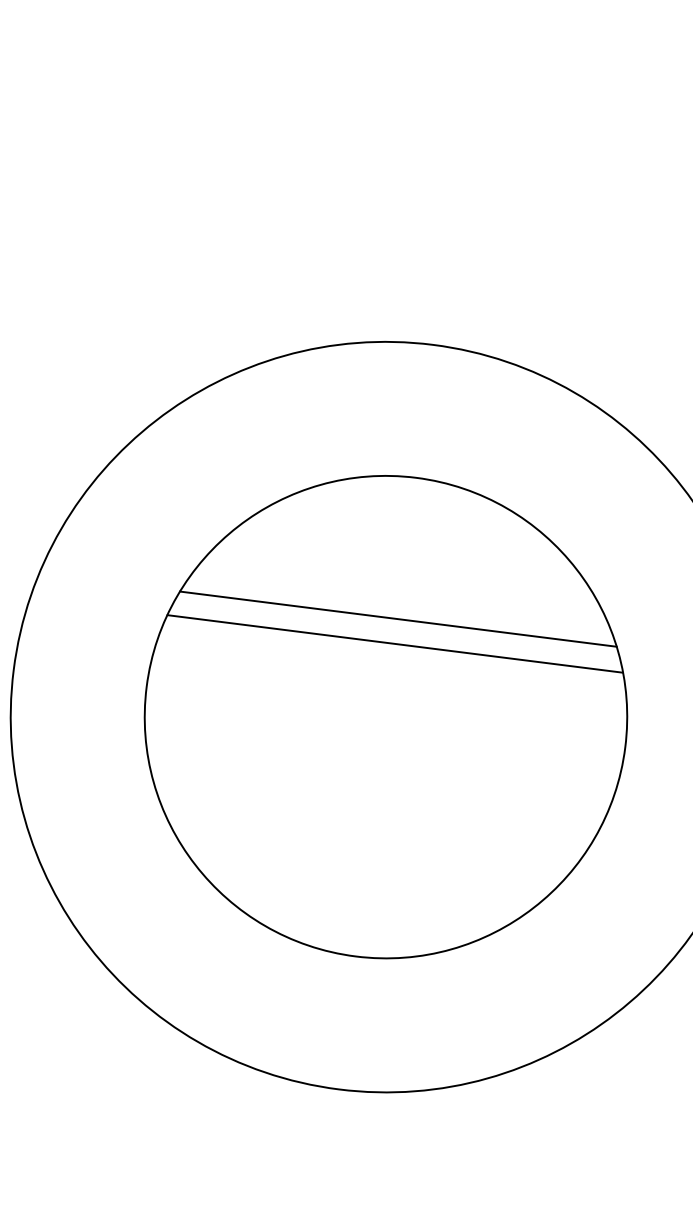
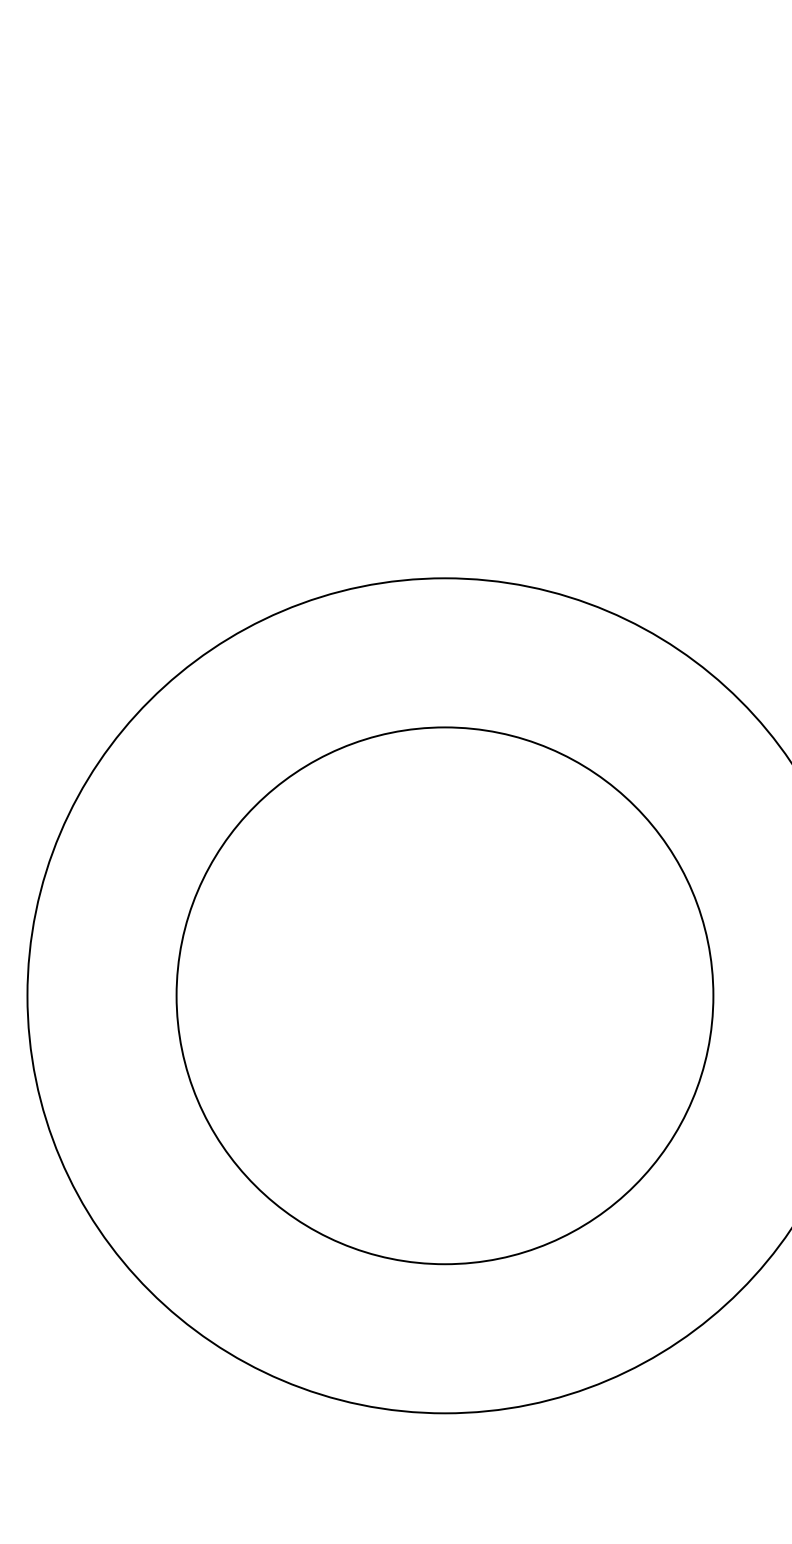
line: (397, 618) -> (444, 885), removed
line: (394, 643) -> (444, 913), removed

